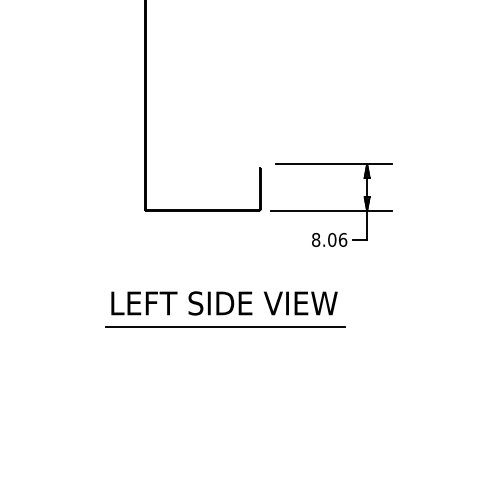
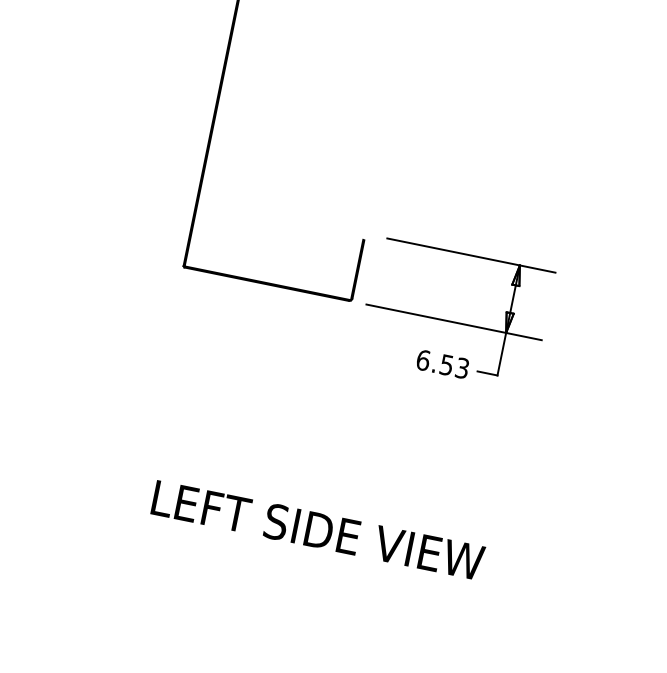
text: (329, 239) -> (442, 363), 8.06 -> 6.53
text: (224, 303) -> (318, 530), moved
line: (225, 326) -> (265, 459), removed

